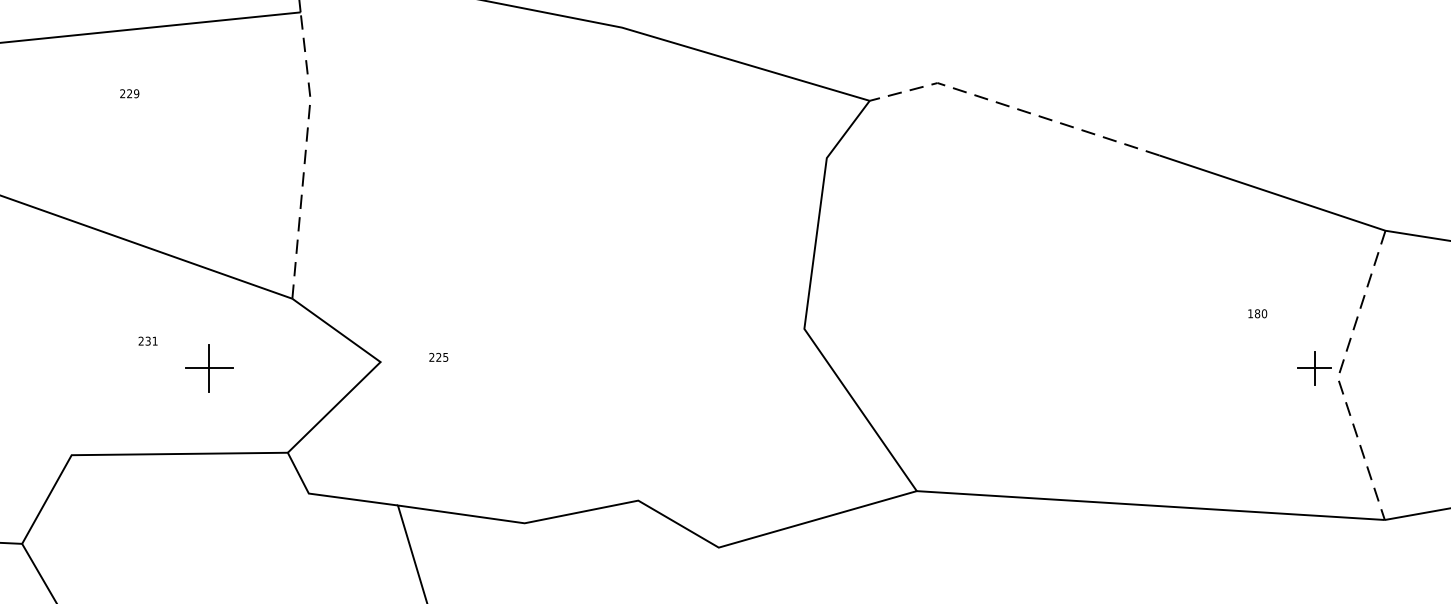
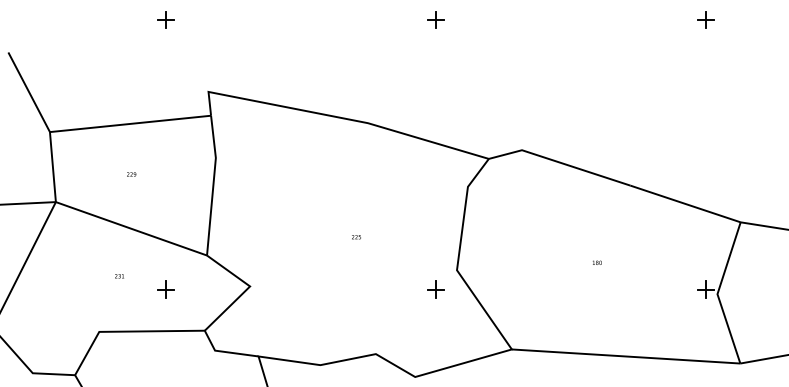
text: (129, 93) -> (131, 174), moved
line: (1014, 108) -> (559, 162), dashed -> solid
line: (305, 153) -> (213, 184), dashed -> solid
text: (1258, 313) -> (597, 262), moved
text: (147, 341) -> (119, 276), moved
text: (438, 358) -> (356, 237), moved
part: (207, 368) -> (165, 289), size x0.71
part: (760, 368) -> (435, 289), added
line: (1338, 376) -> (717, 293), dashed -> solid

